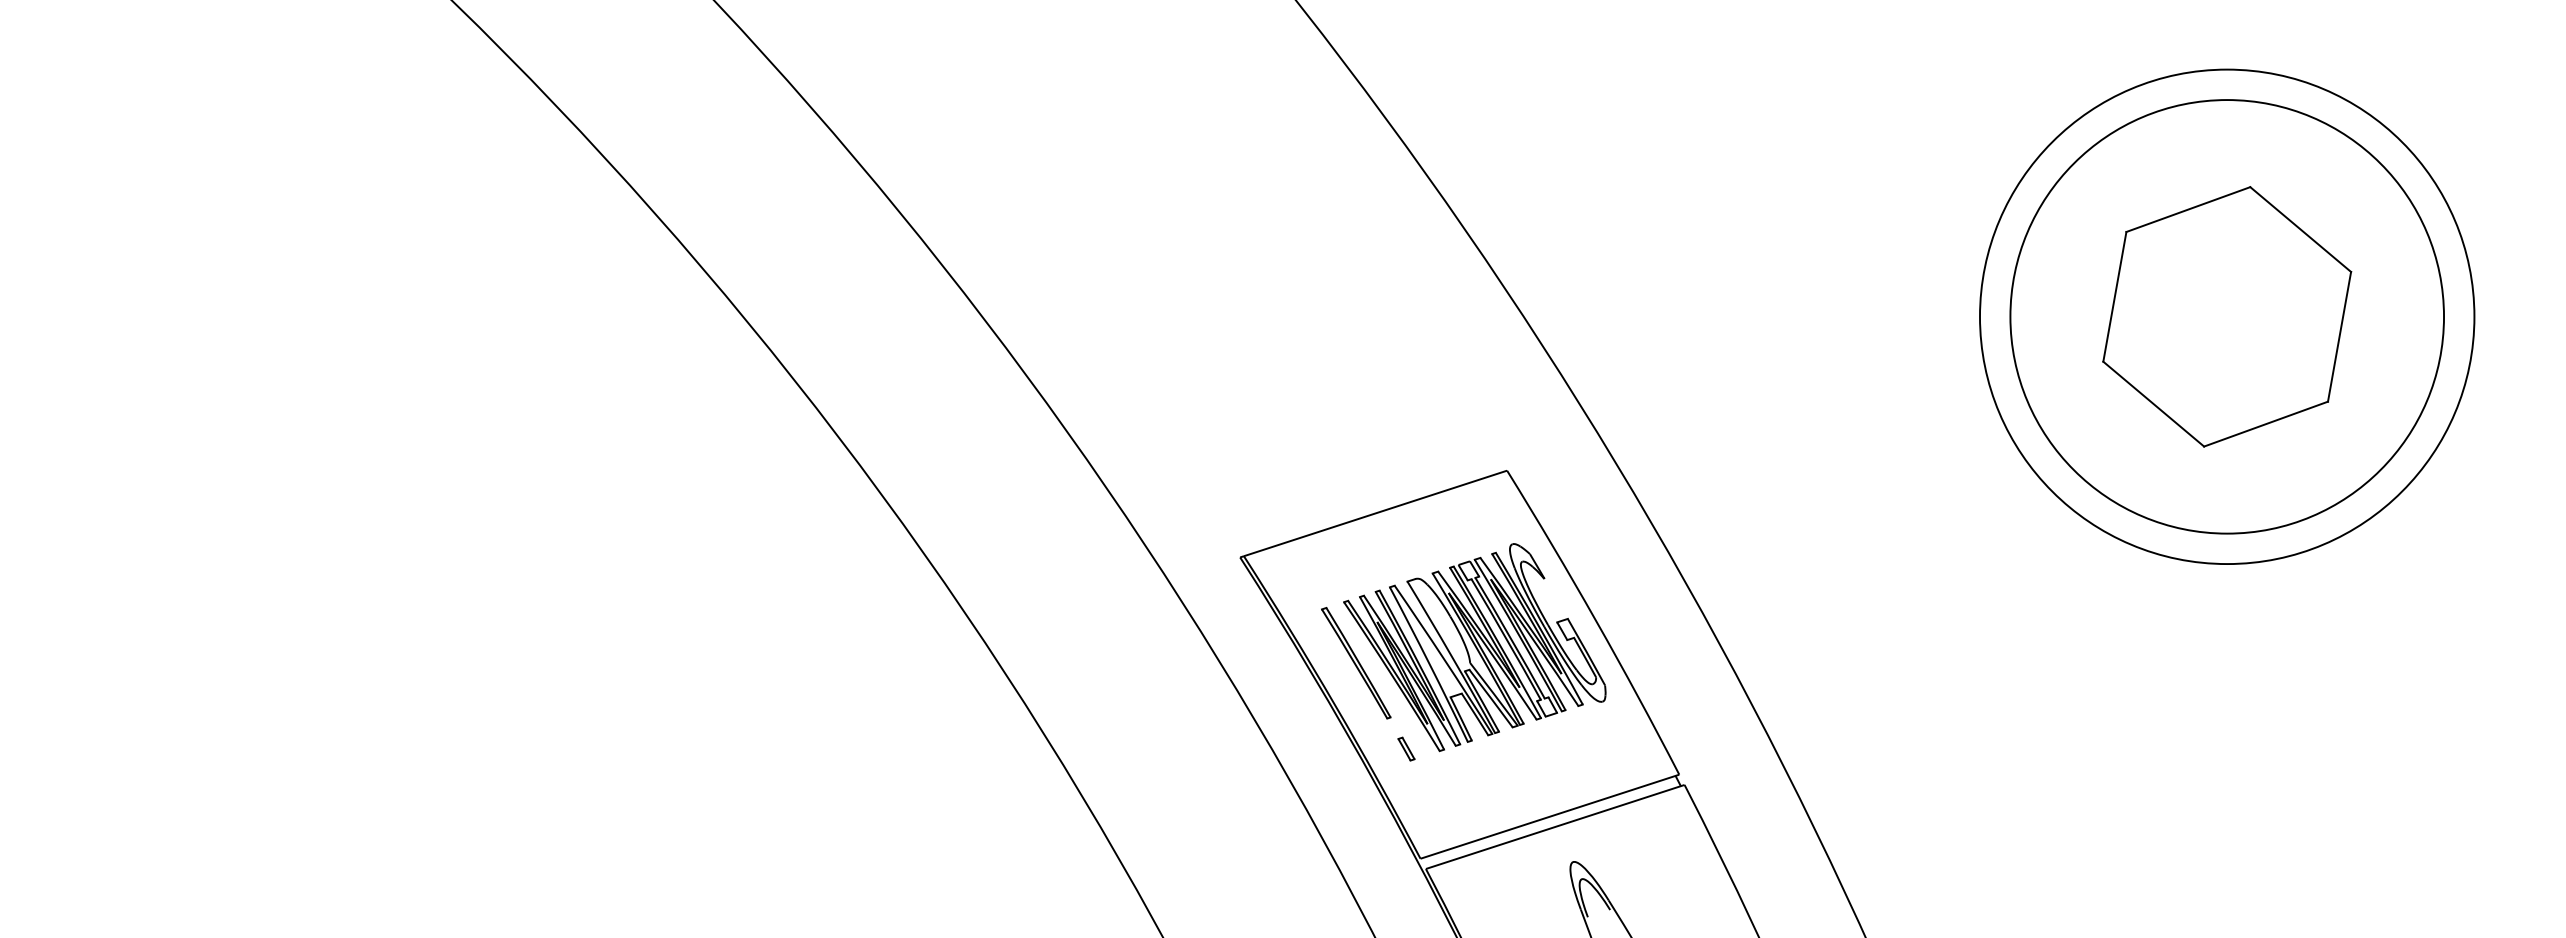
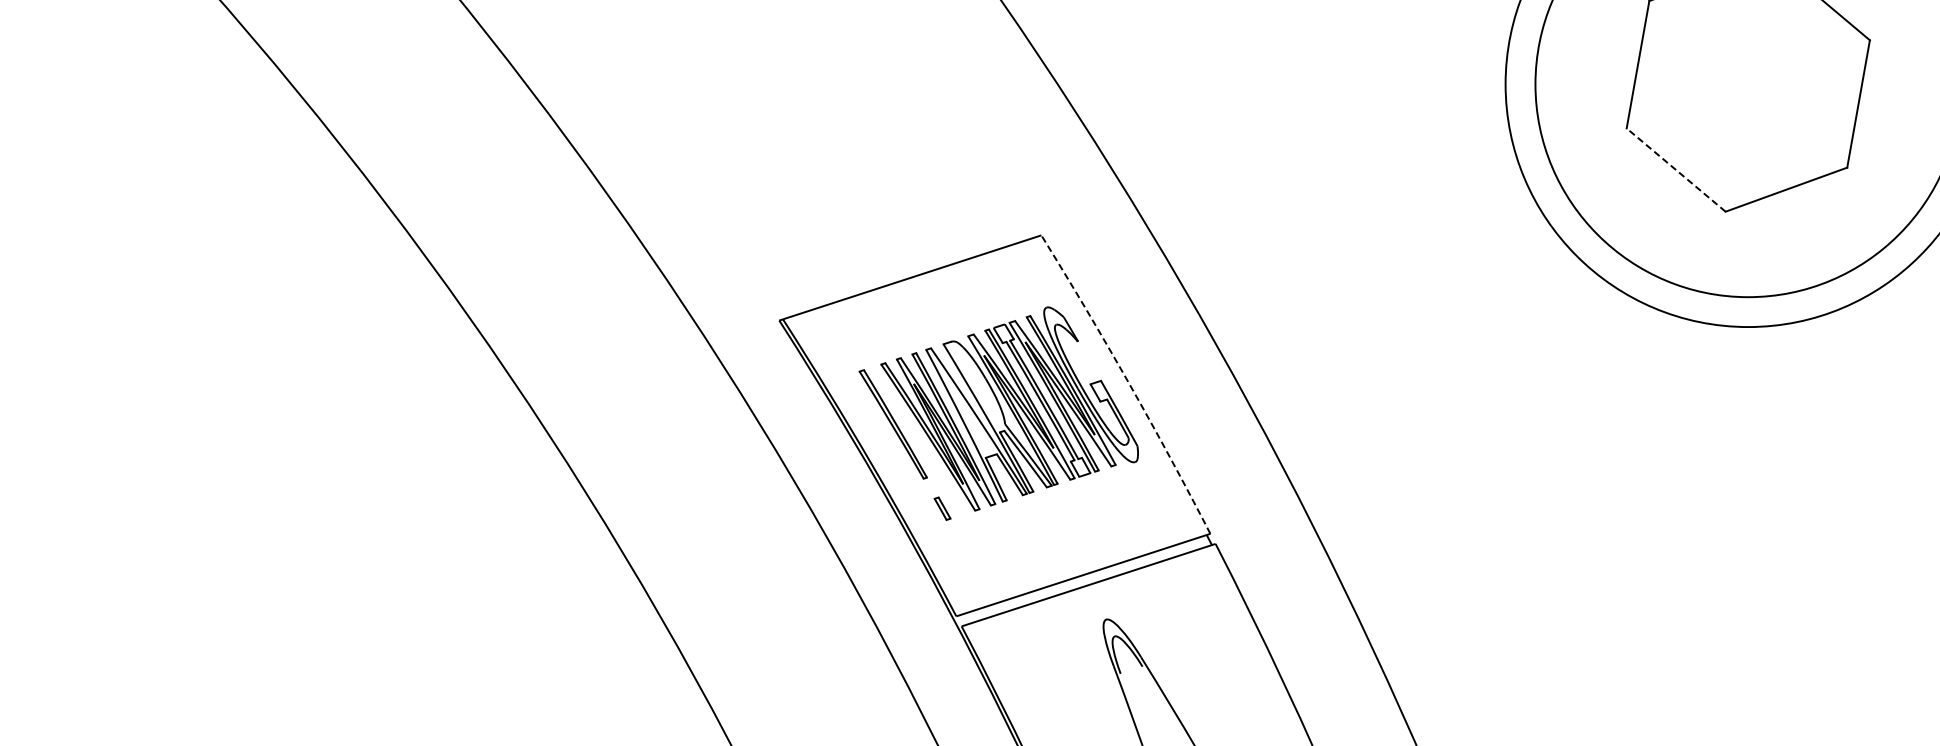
line: (2153, 404) -> (1675, 170), solid -> dashed
arc: (1596, 621) -> (1129, 383), solid -> dashed

